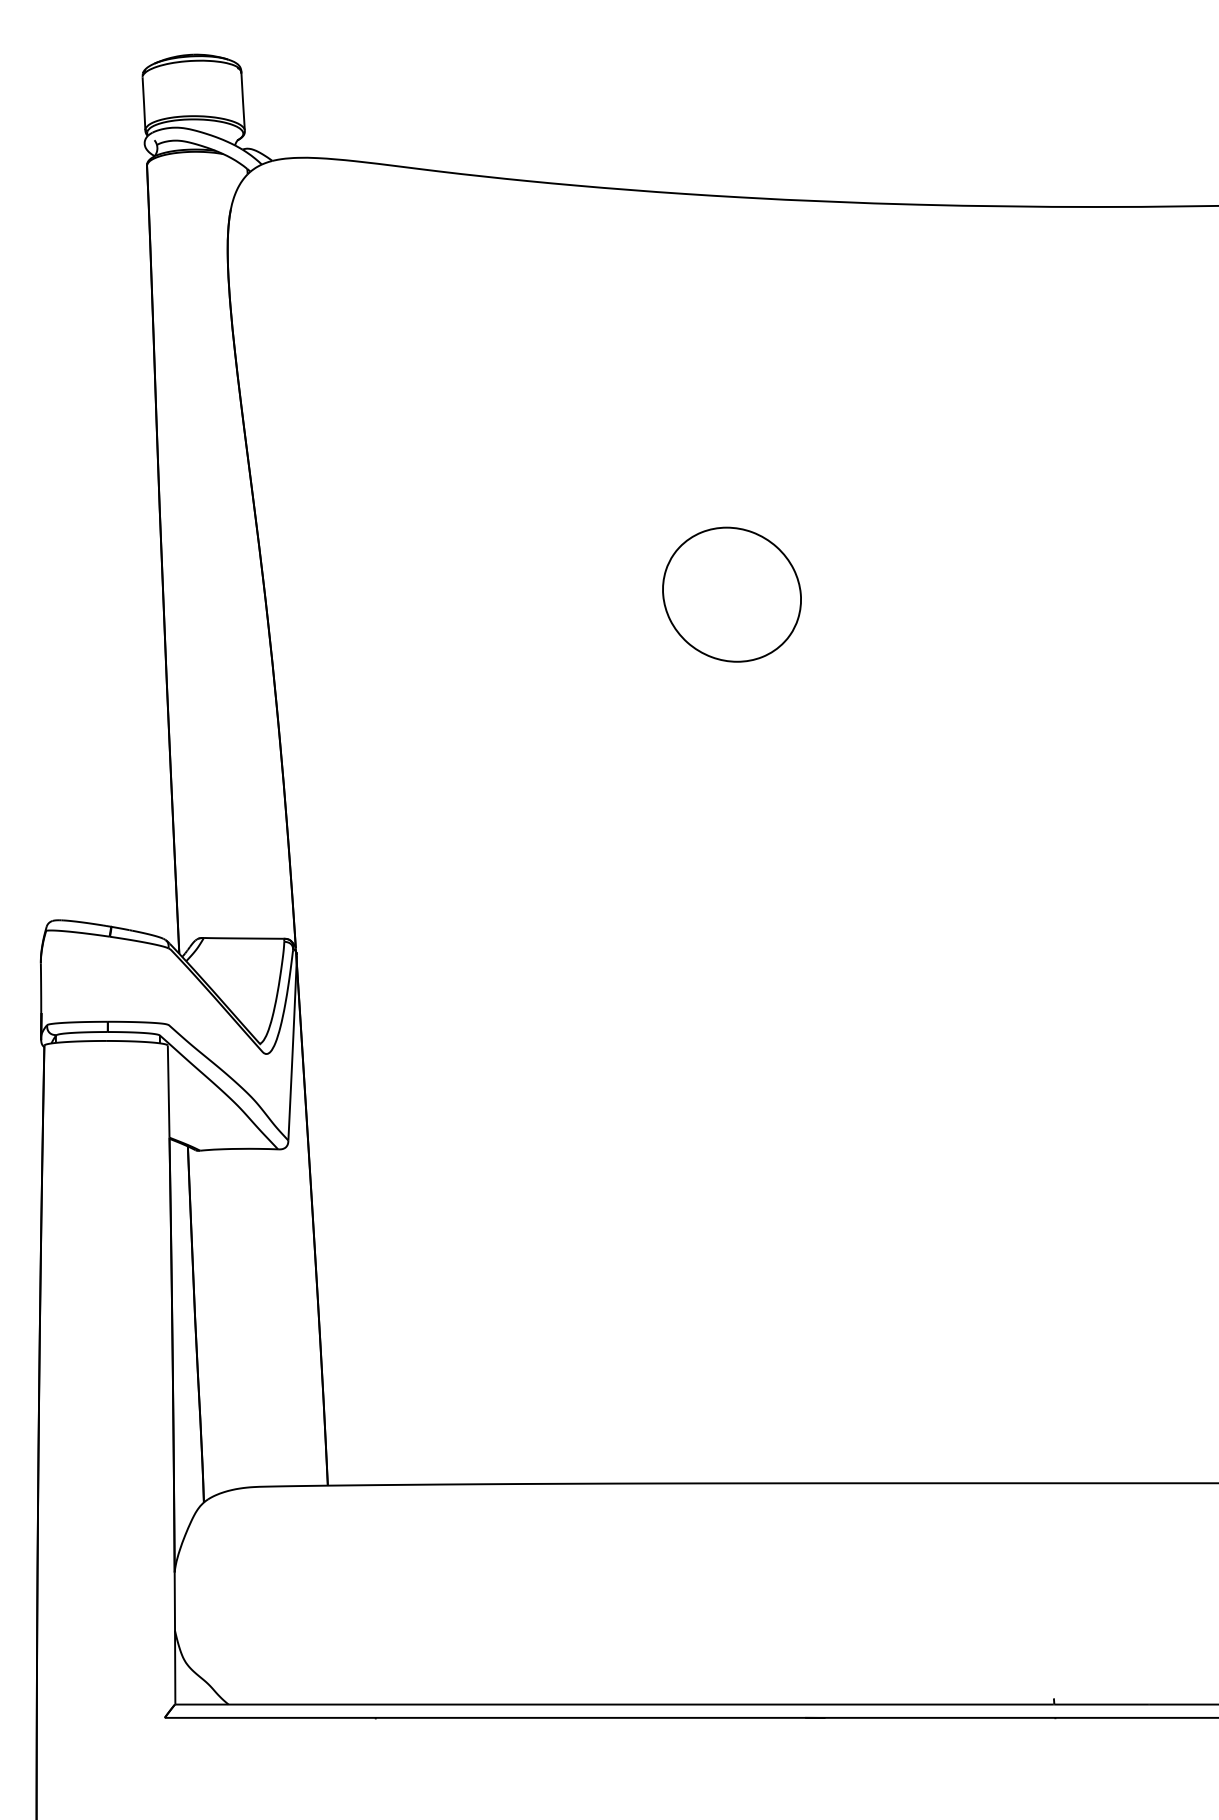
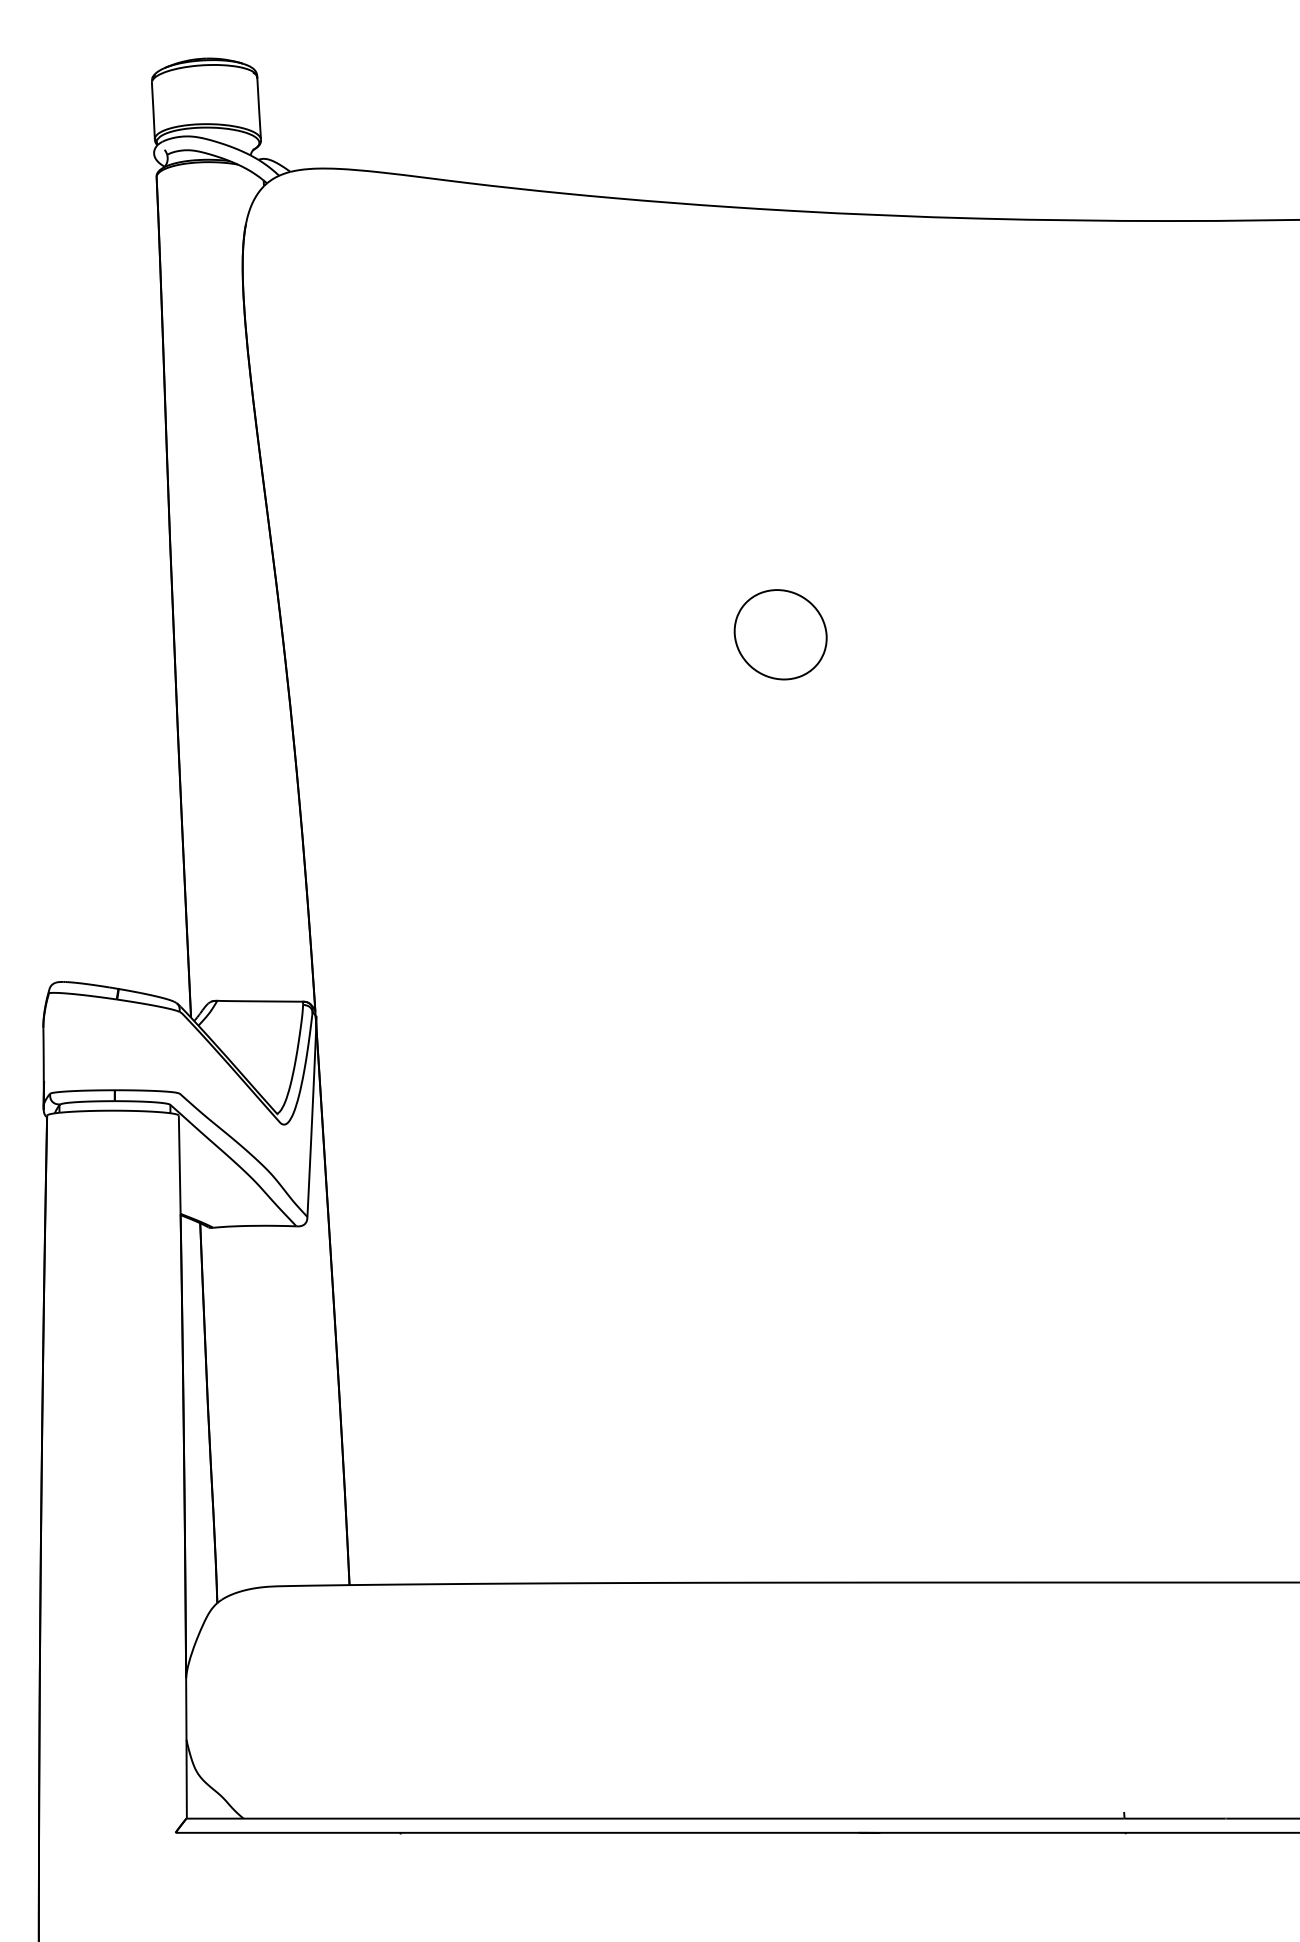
part: (731, 594) -> (780, 634), size x0.62

